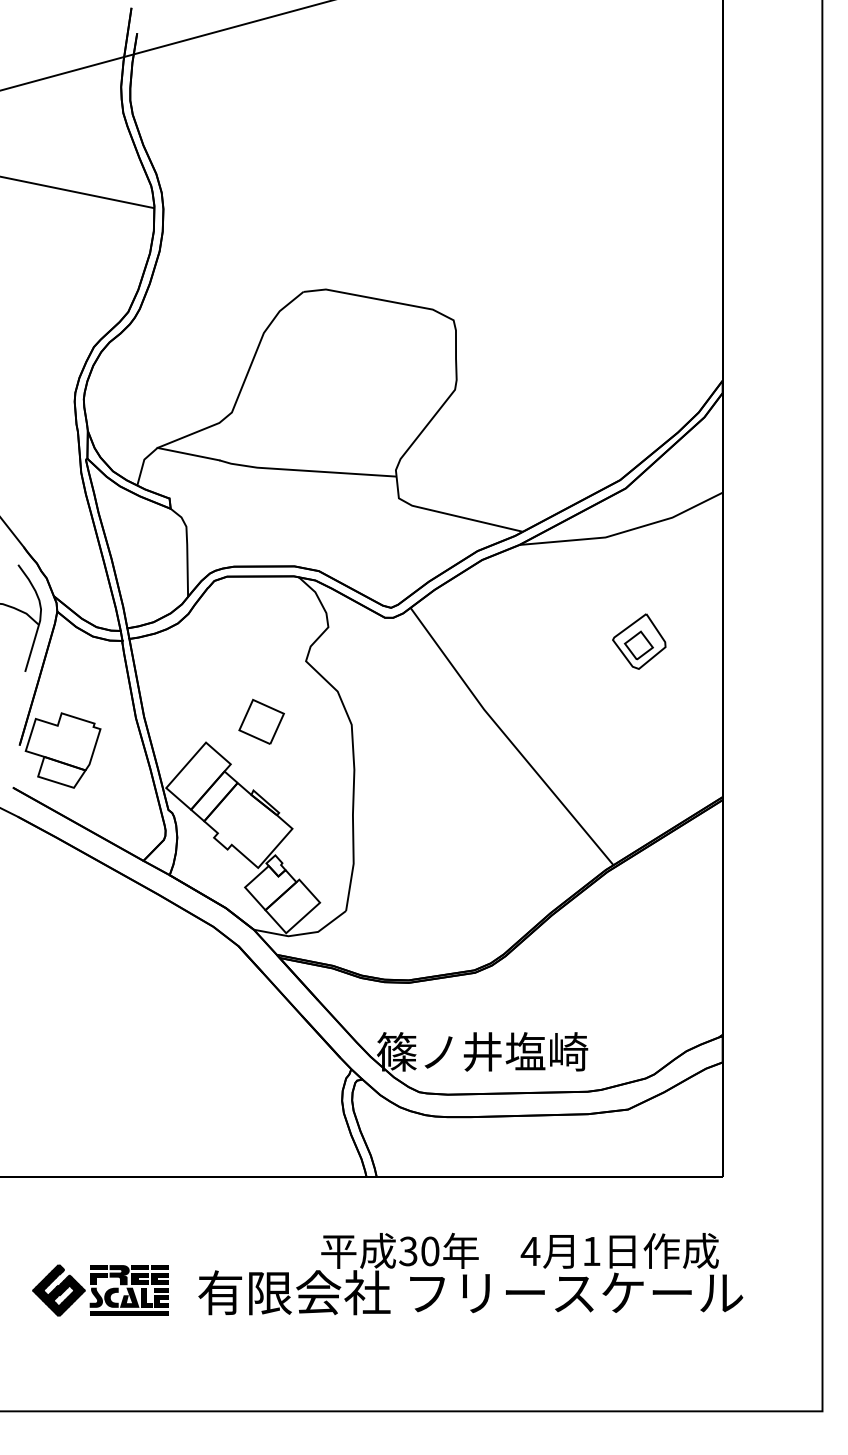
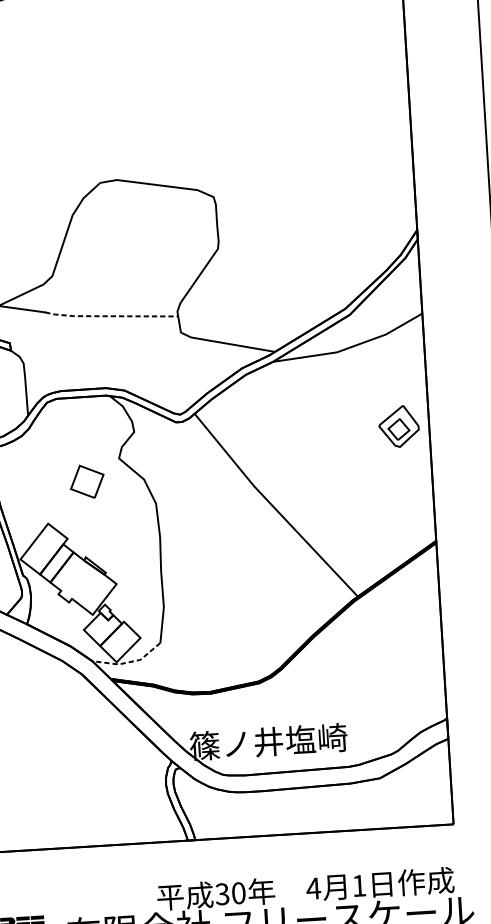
line: (306, 470) -> (110, 316), solid -> dashed
part: (639, 641) -> (399, 426), moved
part: (261, 721) -> (87, 481), moved
line: (302, 934) -> (128, 662), solid -> dashed

